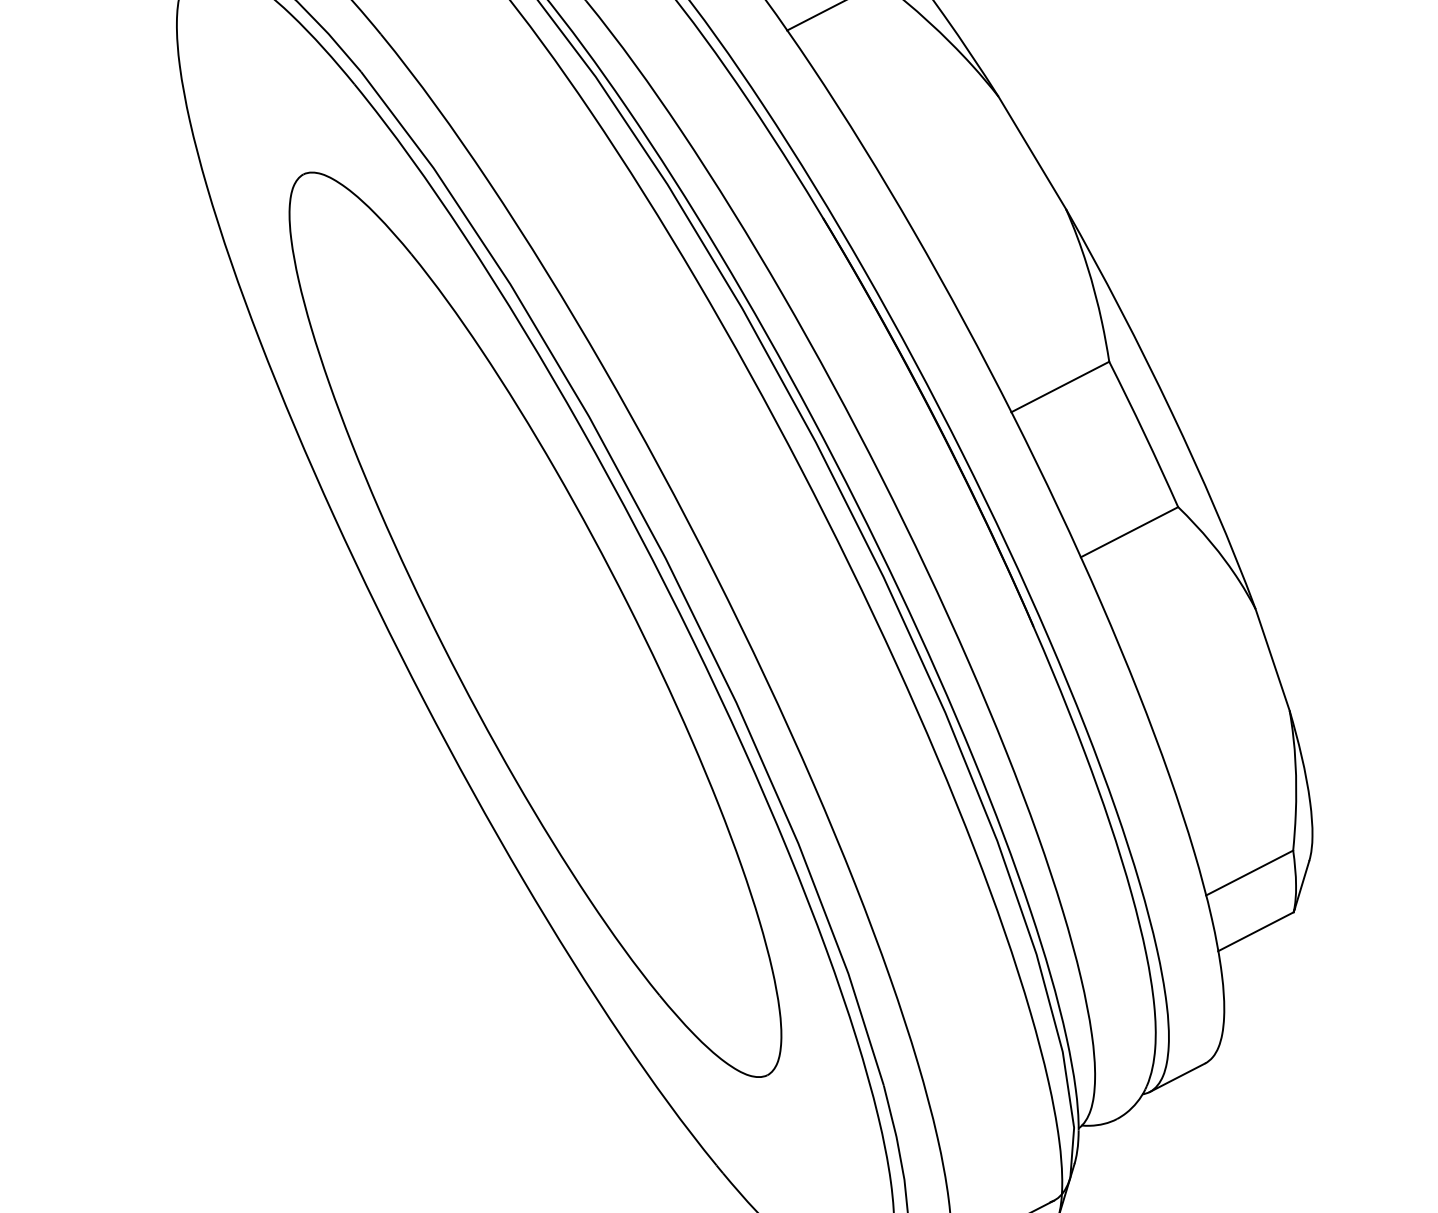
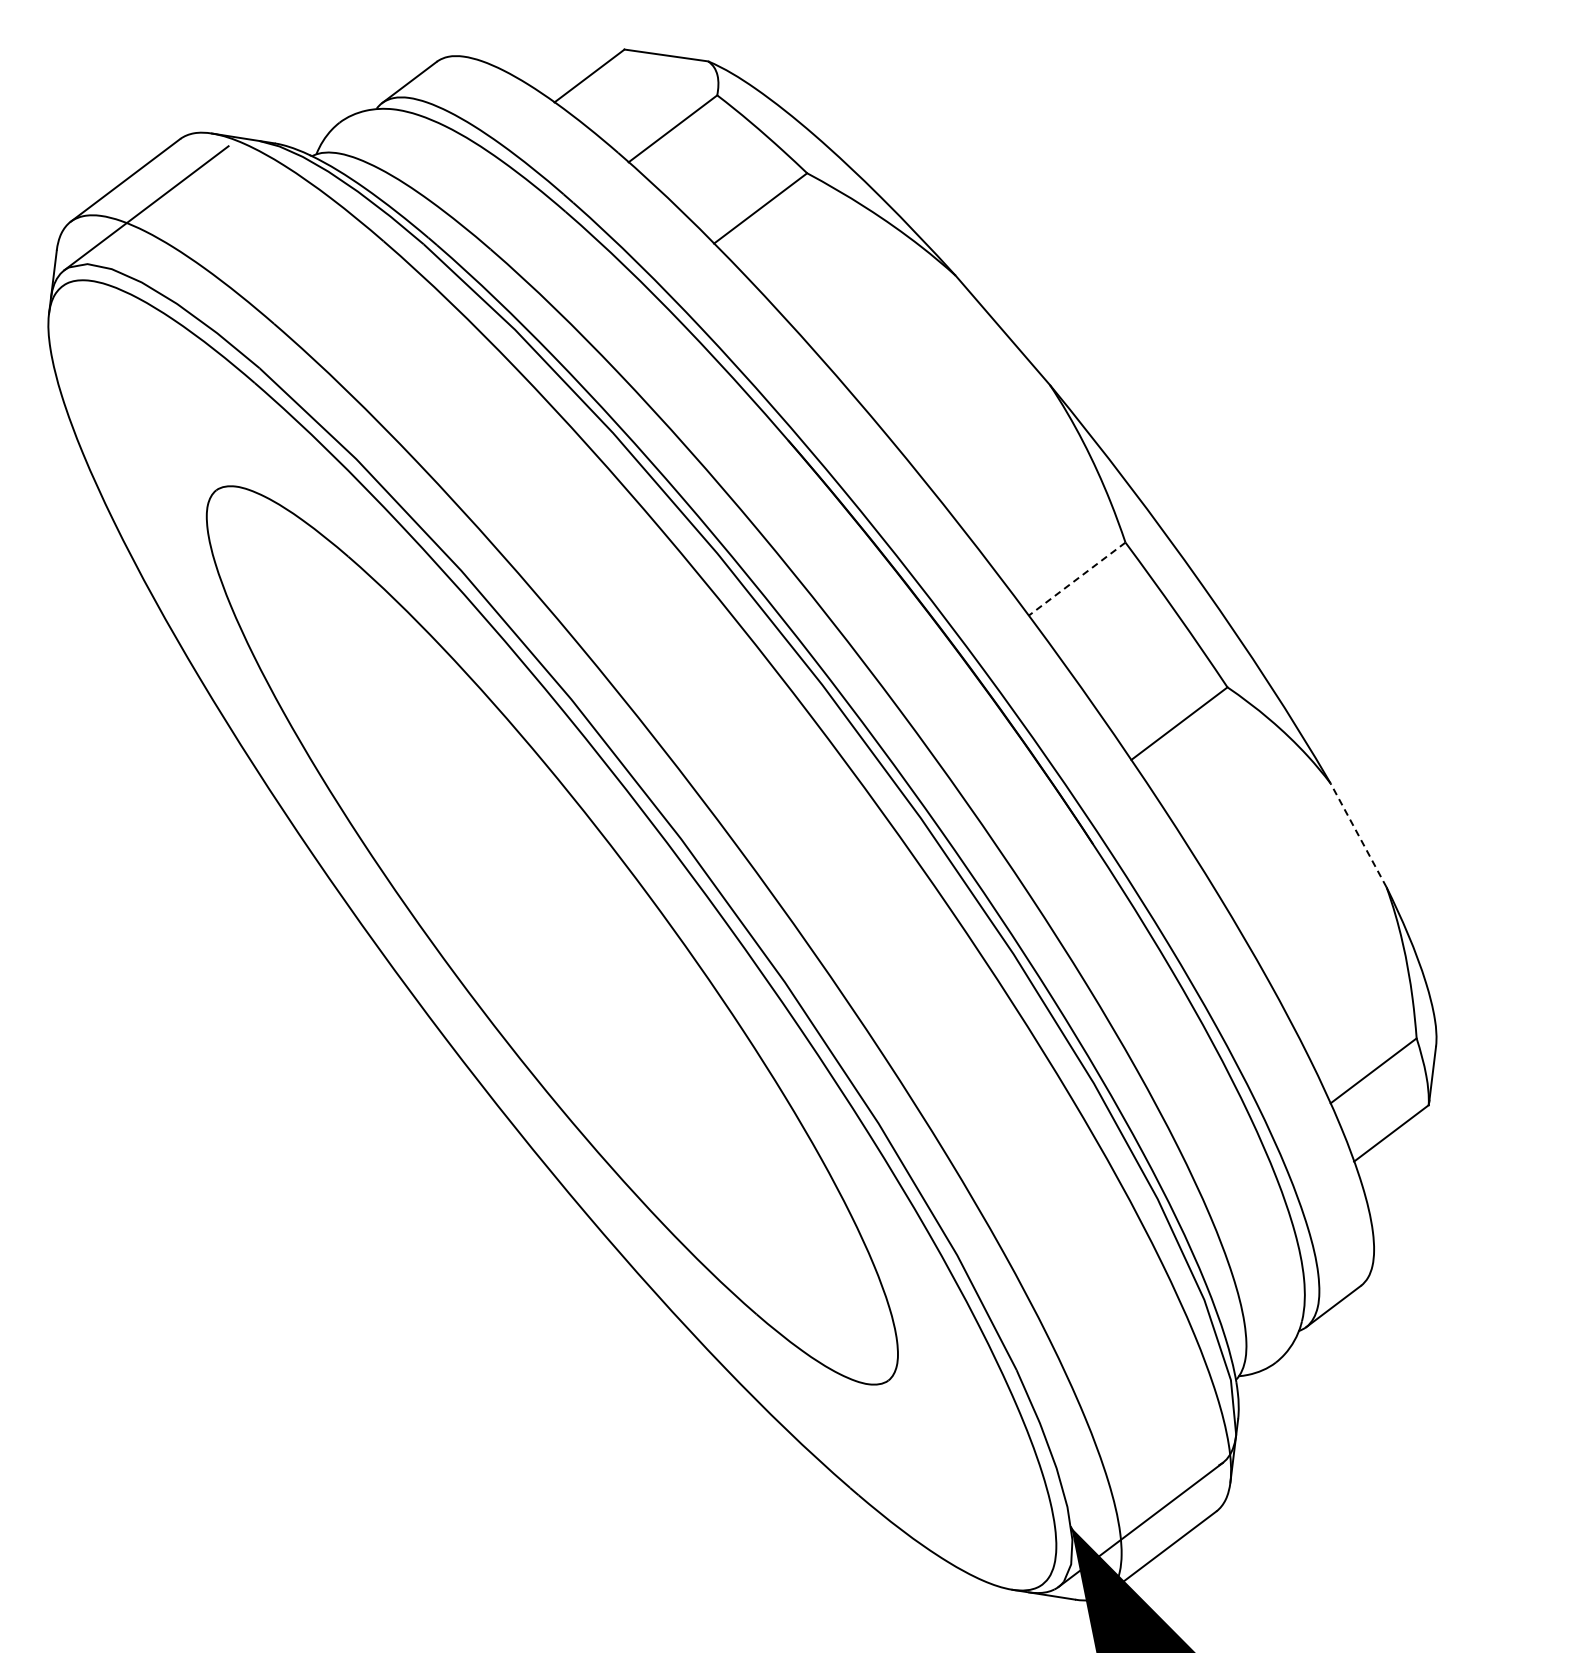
line: (1060, 387) -> (1077, 579), solid -> dashed
line: (1272, 659) -> (1358, 834), solid -> dashed

